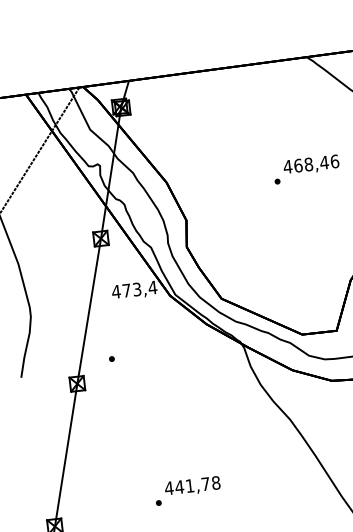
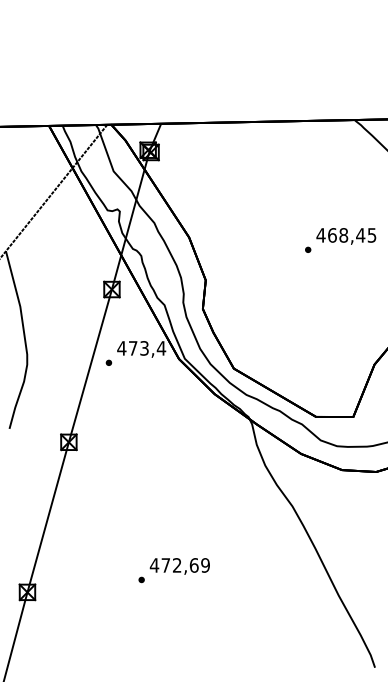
text: (334, 161) -> (371, 235), 468,46 -> 468,45
part: (111, 358) -> (108, 362), moved
text: (197, 485) -> (185, 565), 441,78 -> 472,69

